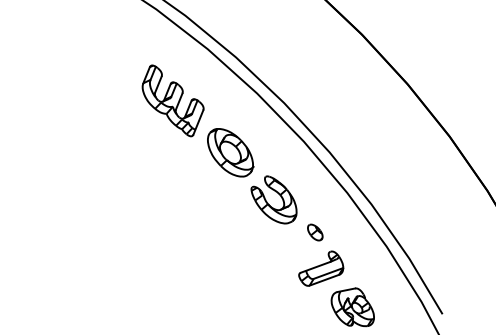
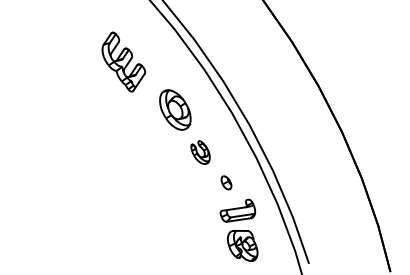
part: (172, 99) -> (123, 61), moved
part: (273, 200) -> (200, 152), size x0.6
part: (320, 268) -> (237, 210), moved

